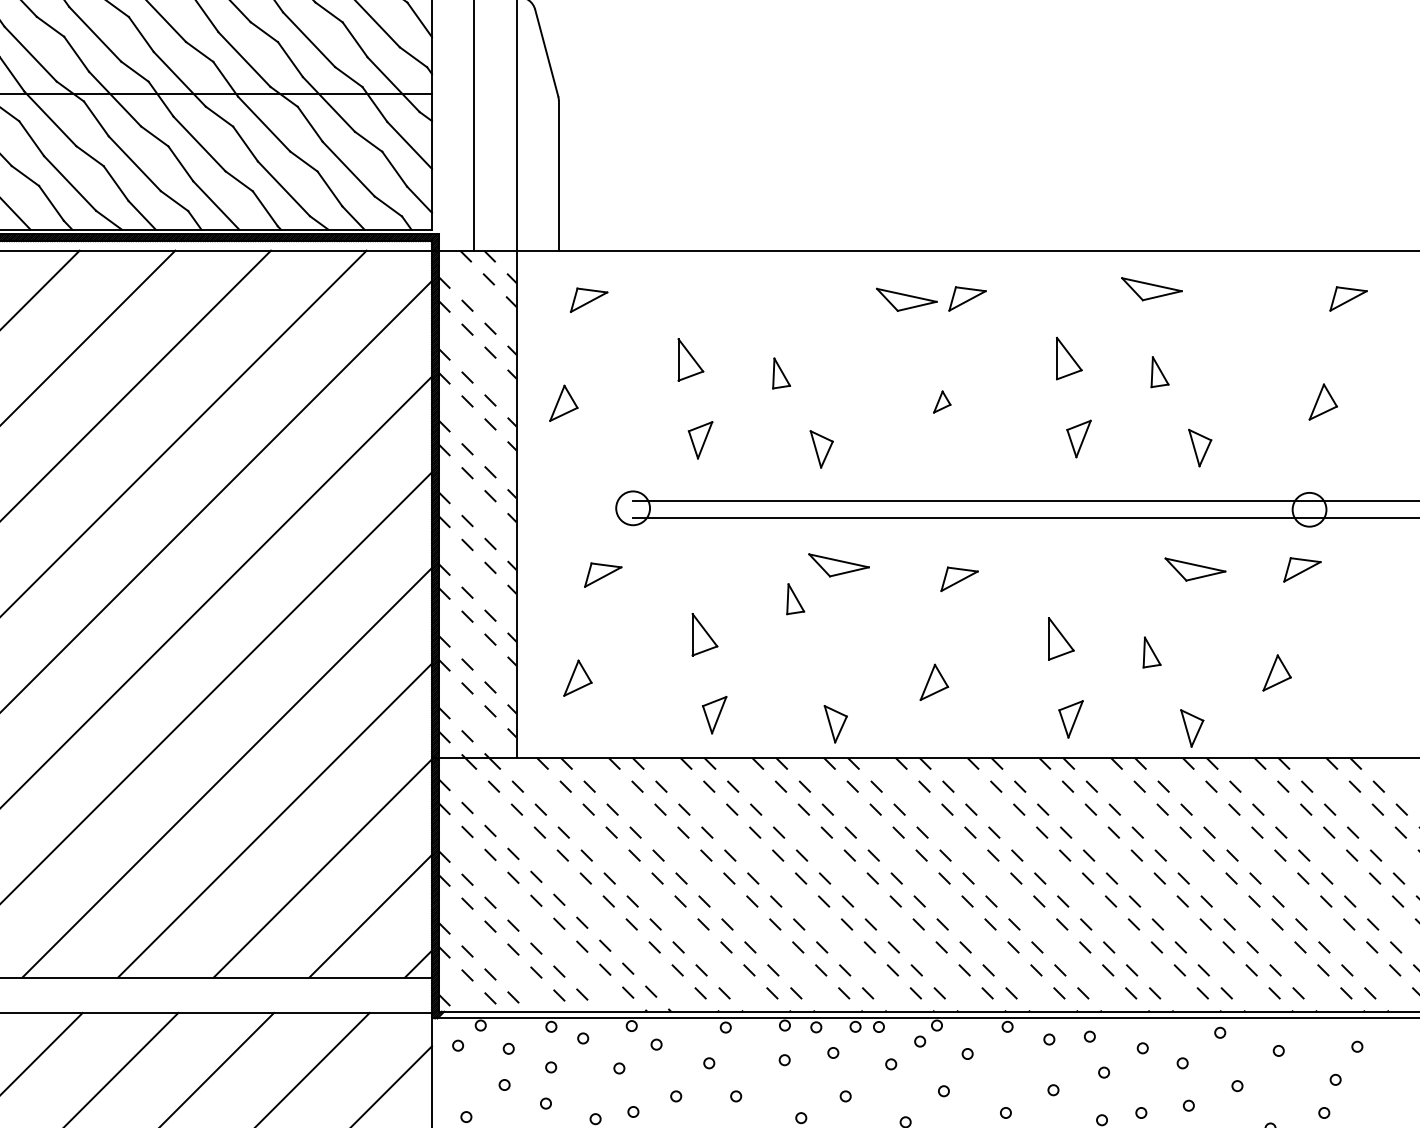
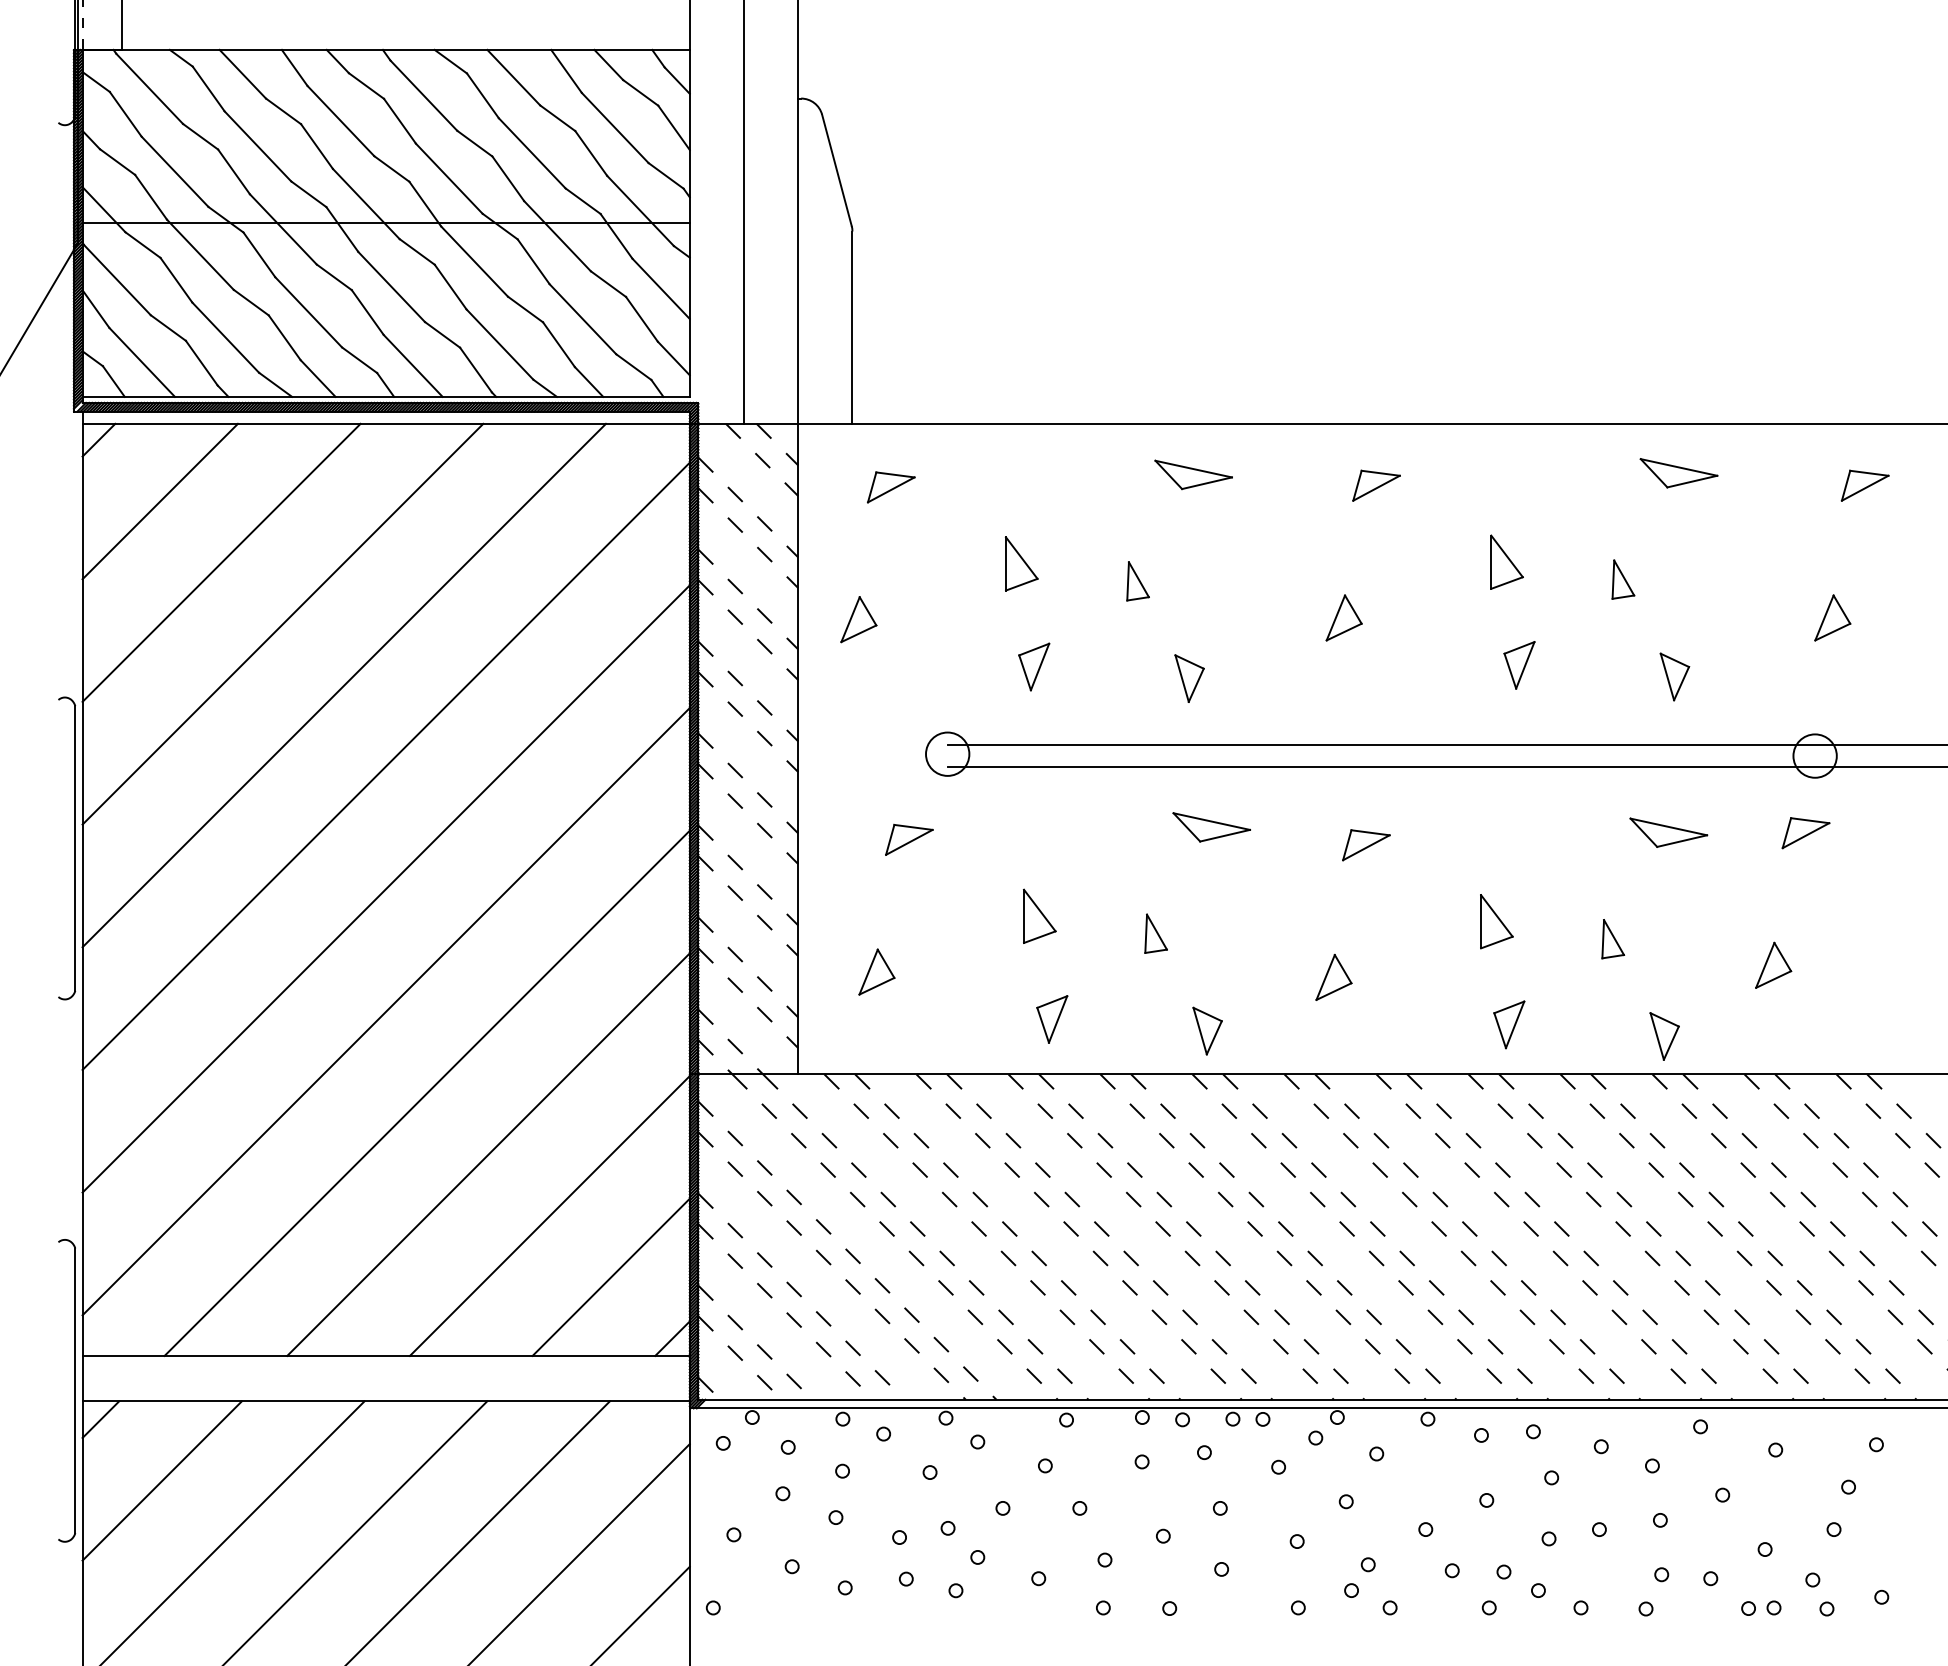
part: (1151, 289) -> (1678, 473), moved
part: (906, 299) -> (1193, 474), moved
part: (941, 401) -> (1343, 617), size x1.67
part: (795, 598) -> (1155, 933), moved

